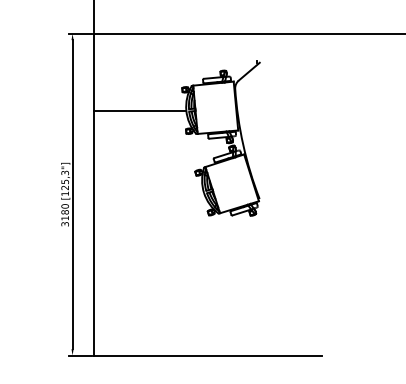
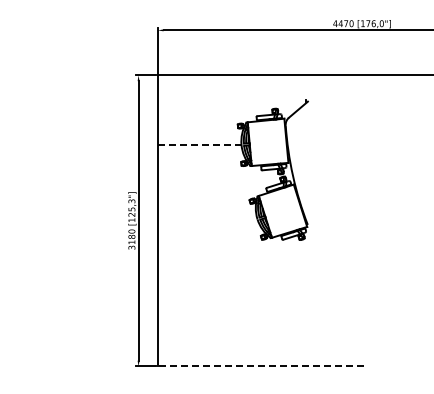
line: (139, 110) -> (199, 144), solid -> dashed
line: (207, 355) -> (260, 366), solid -> dashed

